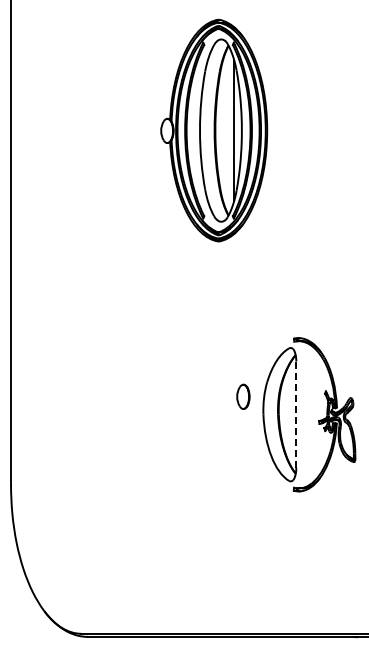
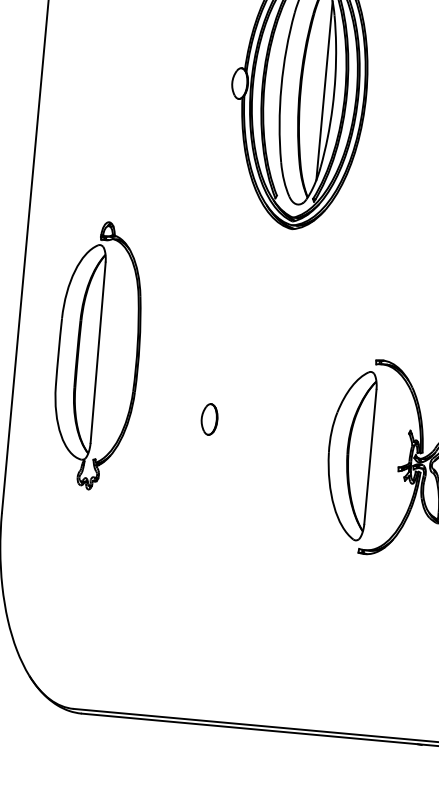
part: (75, 354) -> (98, 355), added
part: (243, 396) -> (209, 419), moved
line: (296, 415) -> (370, 457), dashed -> solid

